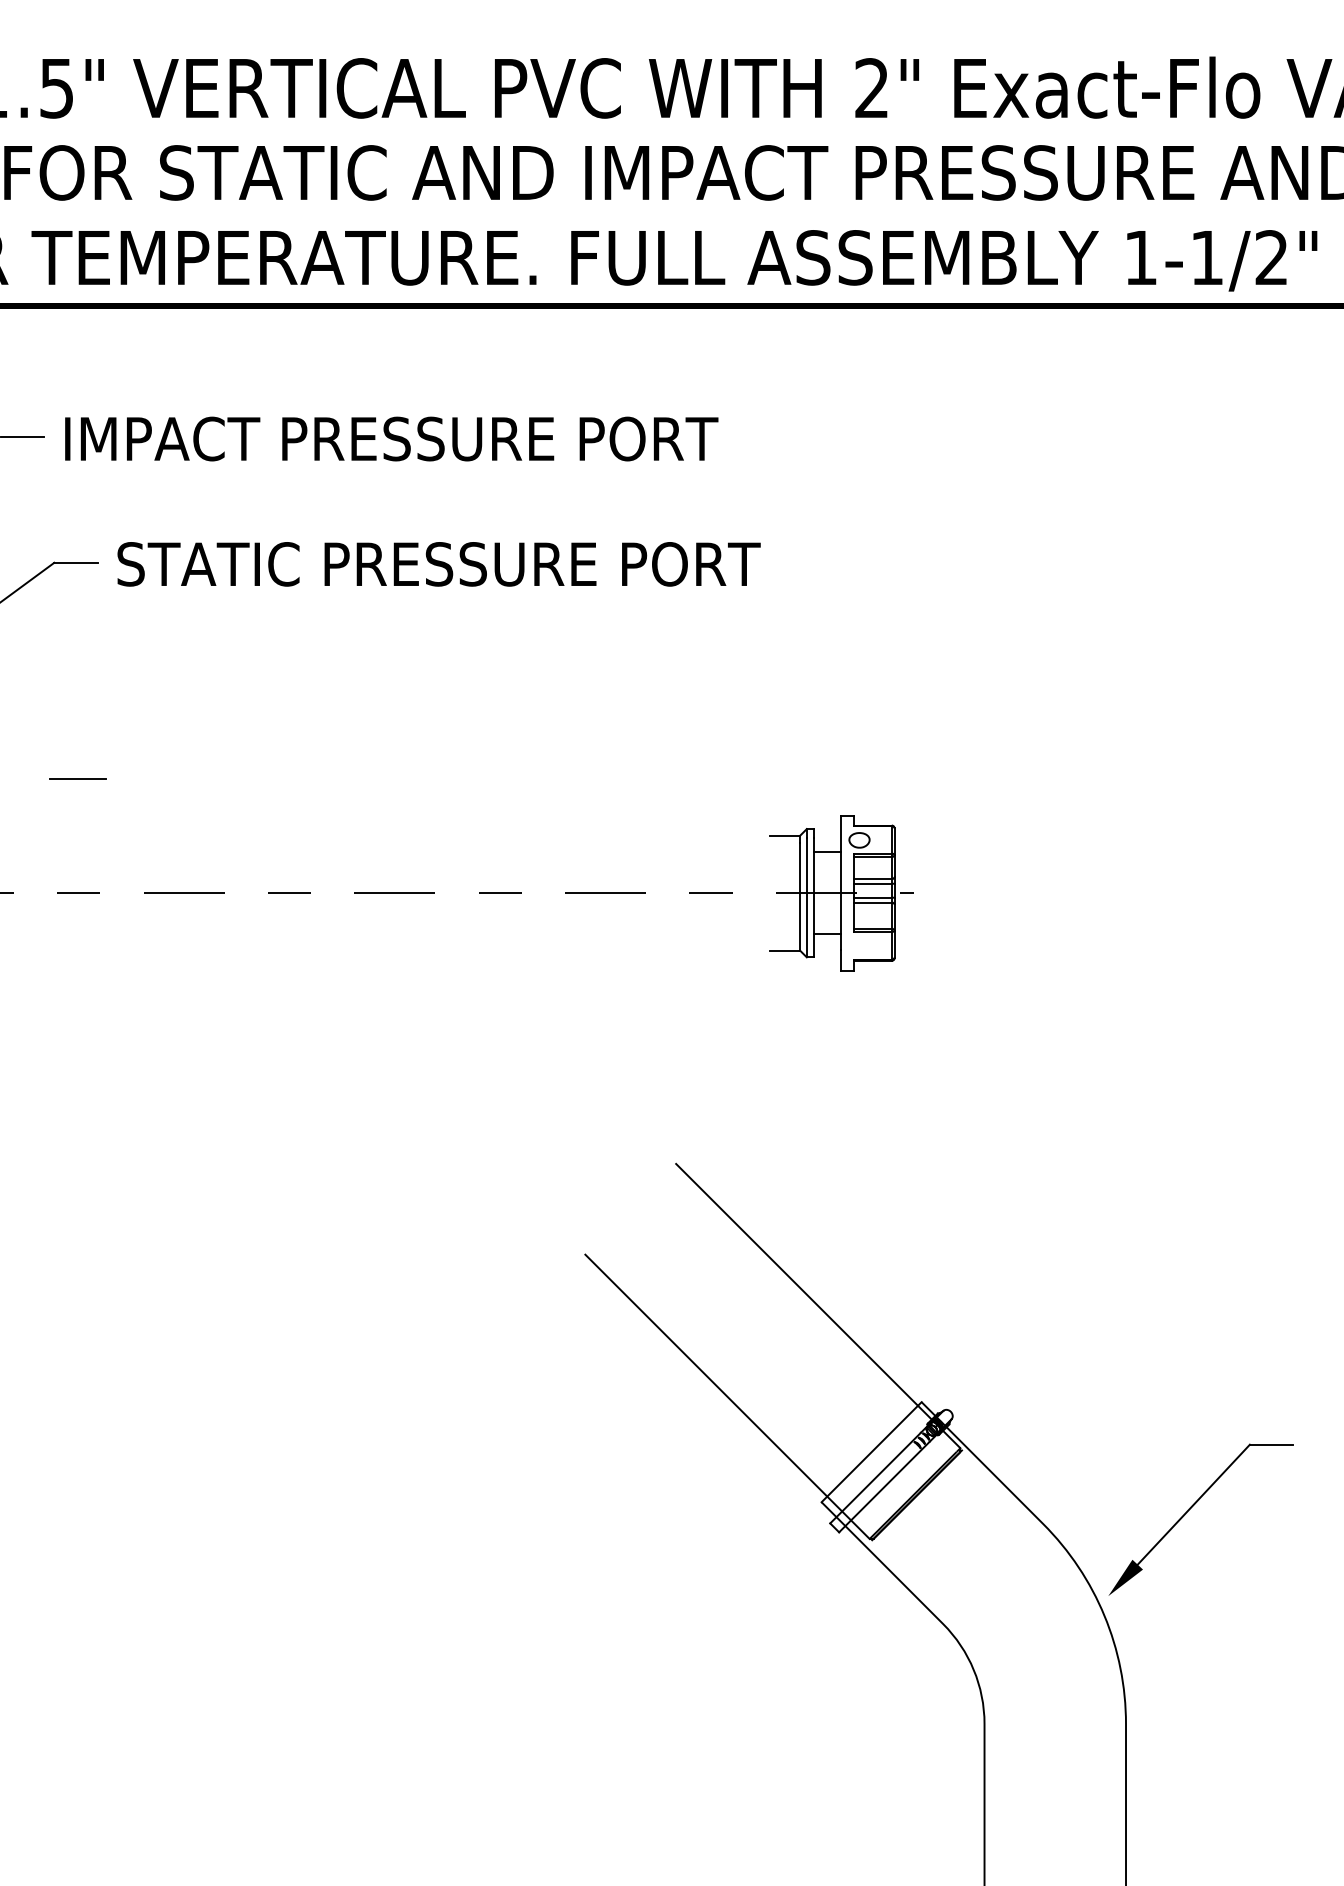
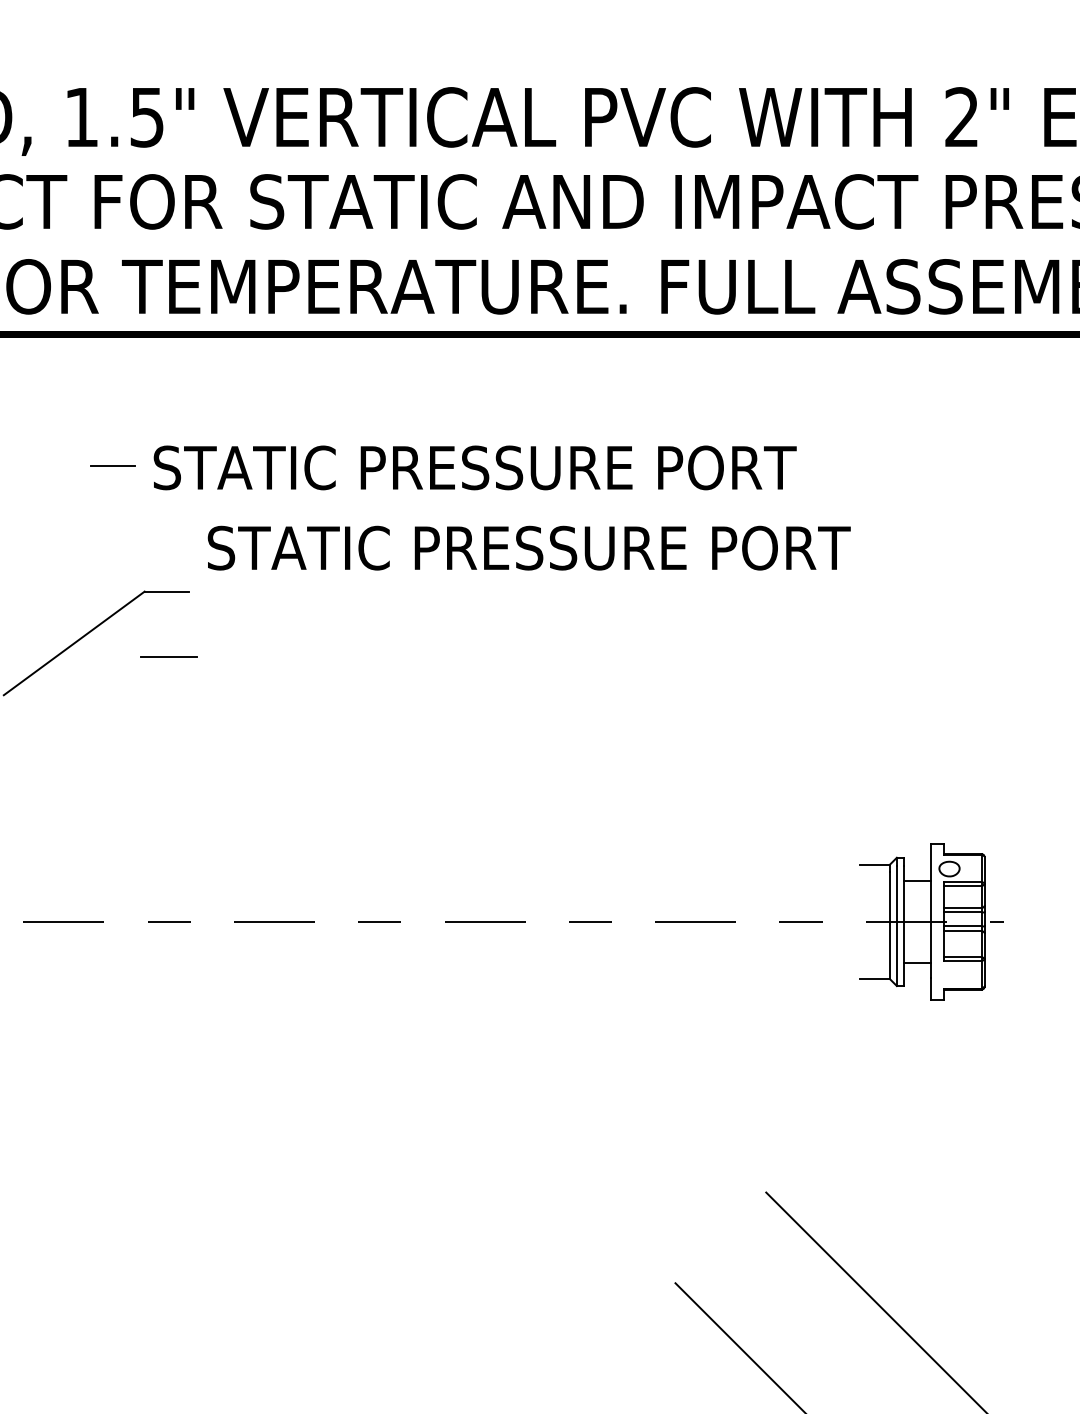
text: (390, 438) -> (480, 467), IMPACT PRESSURE PORT -> STATIC PRESSURE PORT
text: (438, 564) -> (528, 548), moved
line: (77, 778) -> (167, 656), moved

